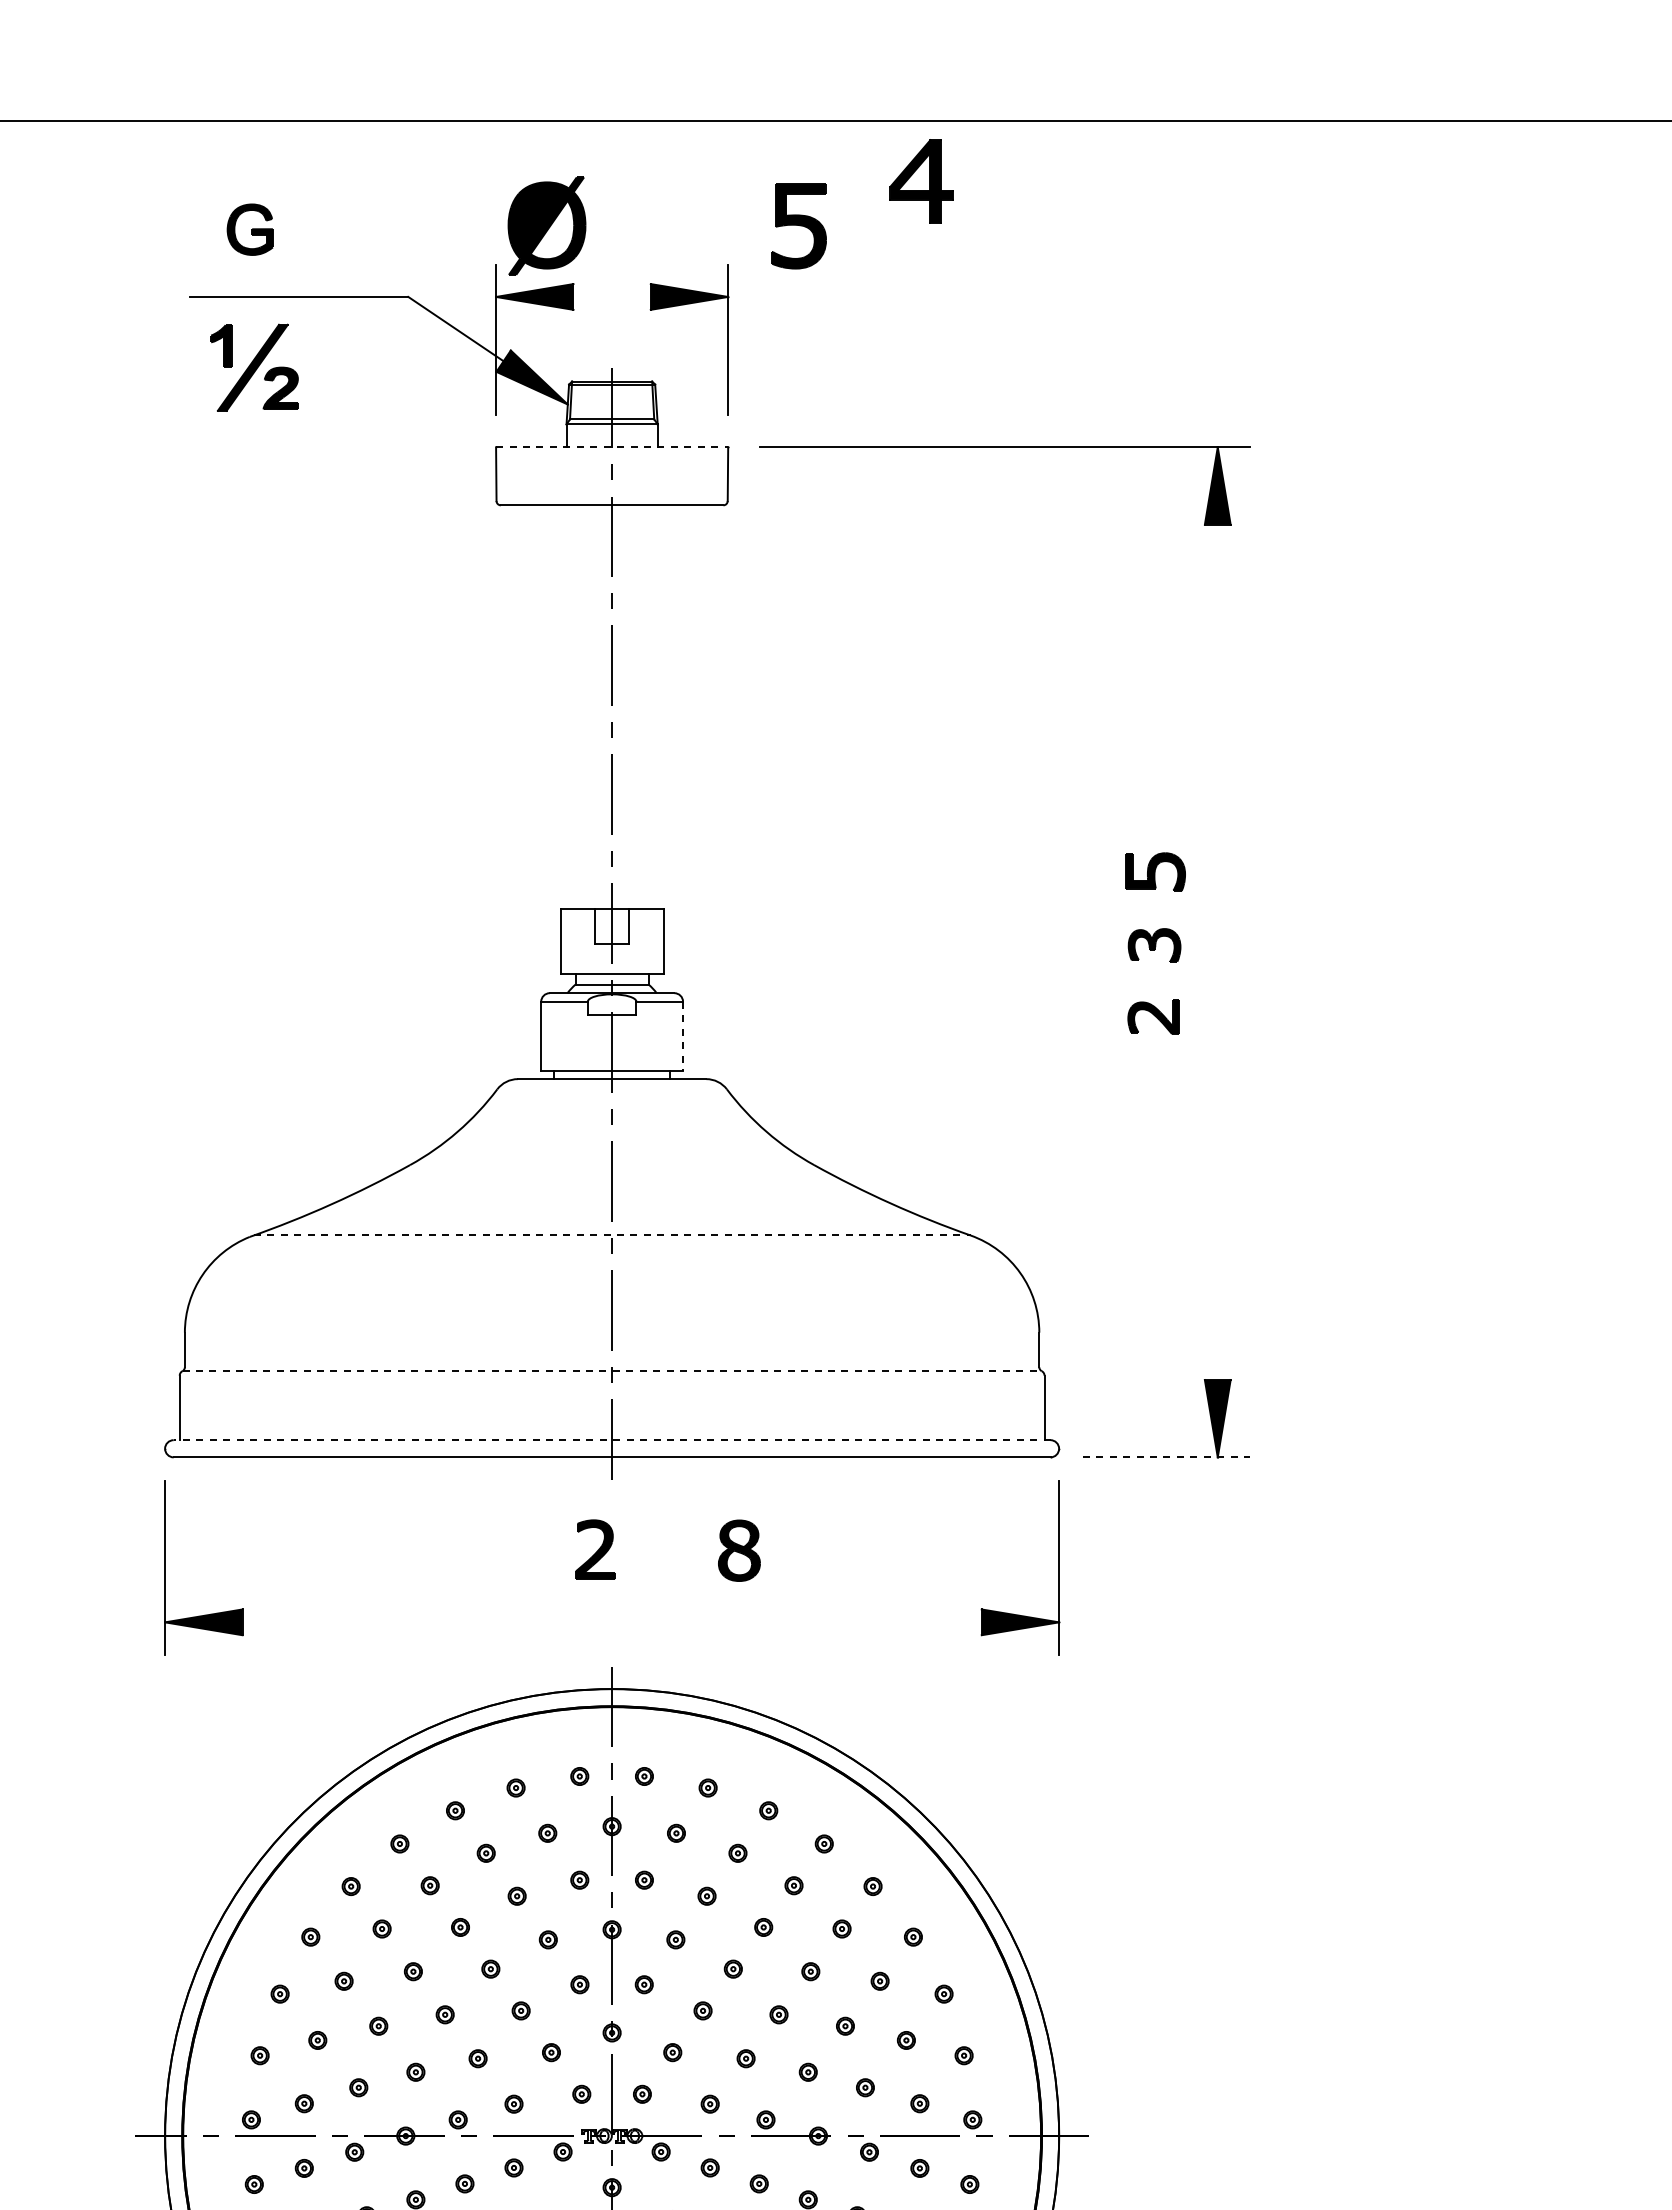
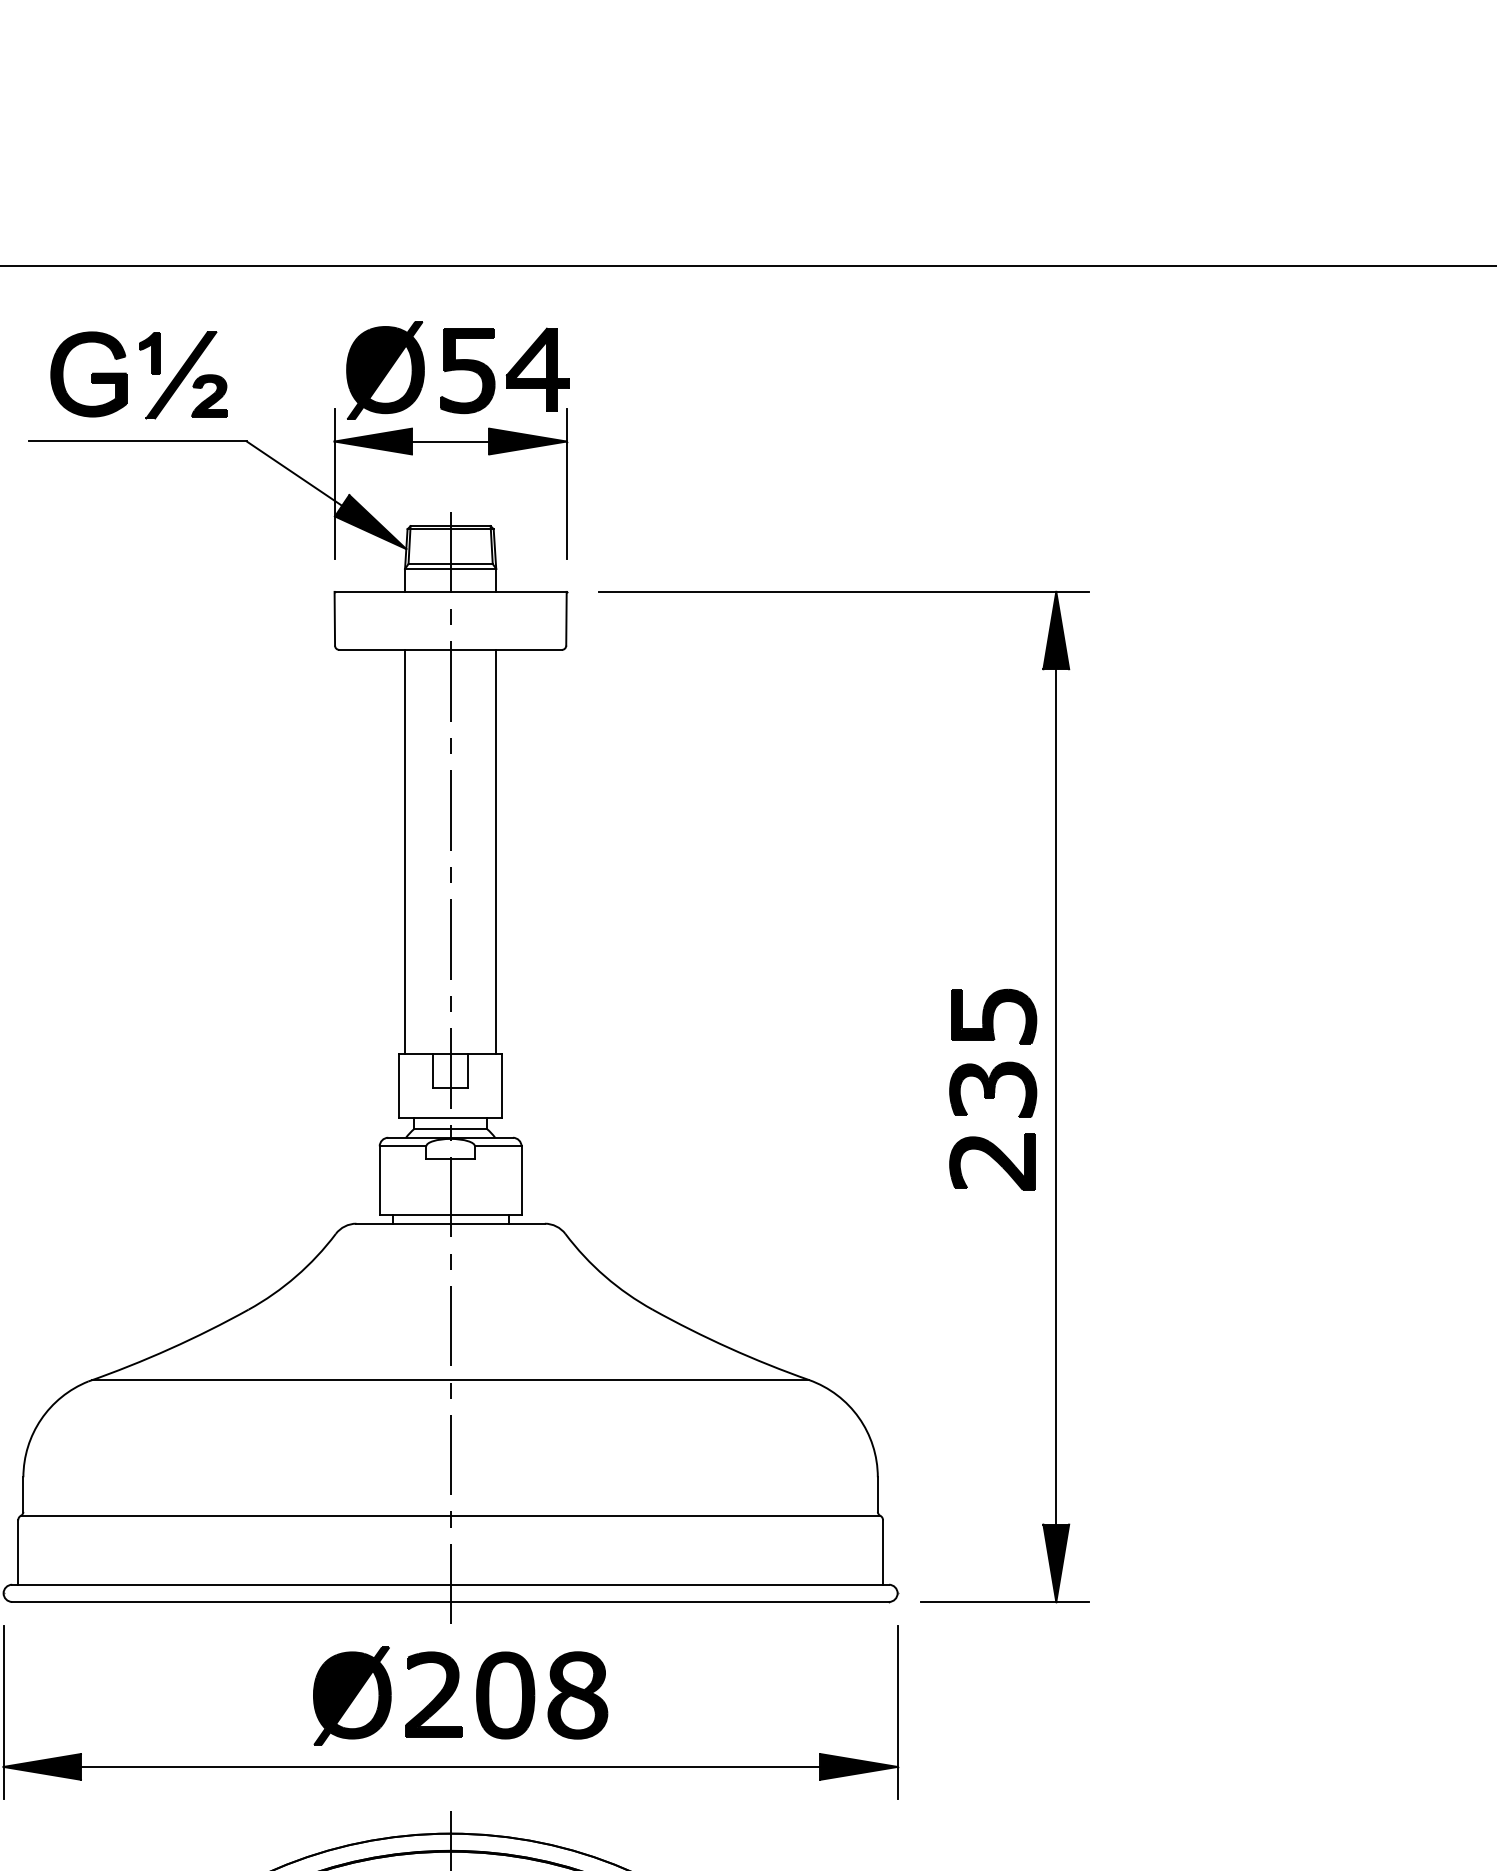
part: (921, 181) -> (538, 370), moved
part: (798, 226) -> (467, 371), moved
part: (249, 229) -> (88, 374), size x1.67
line: (611, 296) -> (450, 441), added
part: (254, 367) -> (183, 375), moved
line: (612, 447) -> (451, 592), dashed -> solid
line: (566, 707) -> (405, 852), added
line: (657, 707) -> (496, 852), added
part: (1155, 871) -> (994, 1016), size x1.43
part: (1154, 945) -> (993, 1090), size x1.67
line: (1217, 952) -> (1056, 1097), added
part: (1153, 1016) -> (992, 1161), size x1.67
line: (683, 1036) -> (522, 1181), dashed -> solid
line: (612, 1235) -> (451, 1380), dashed -> solid
line: (612, 1371) -> (451, 1516), dashed -> solid
line: (611, 1440) -> (450, 1585), dashed -> solid
line: (1166, 1457) -> (1005, 1602), dashed -> solid
part: (595, 1549) -> (434, 1694), size x1.43
part: (666, 1550) -> (505, 1695), added
part: (739, 1550) -> (578, 1695), size x1.43
part: (513, 1551) -> (352, 1696), added
line: (611, 1622) -> (450, 1767), added

